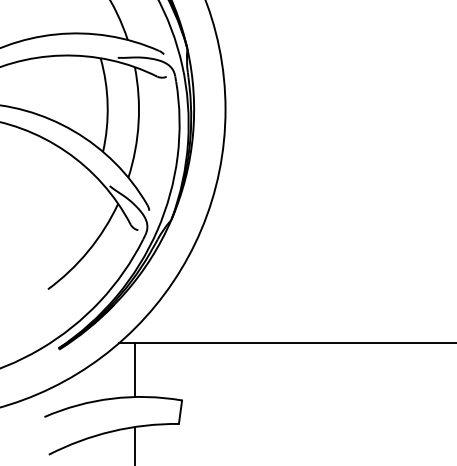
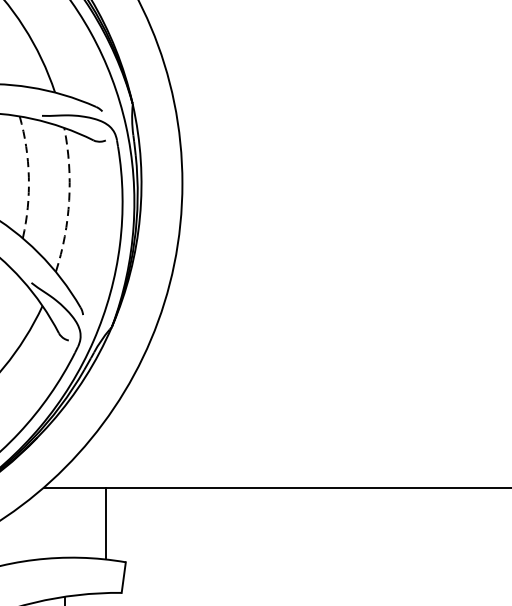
arc: (107, 104) -> (28, 176), solid -> dashed
arc: (138, 122) -> (69, 200), solid -> dashed
line: (135, 370) -> (106, 523), moved

